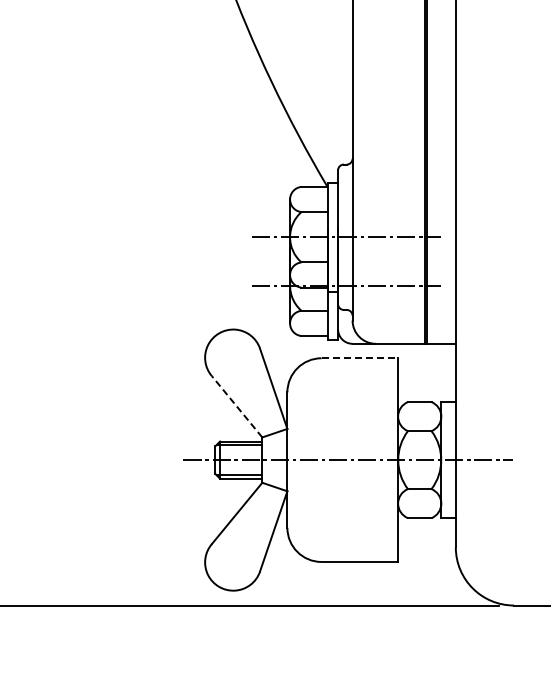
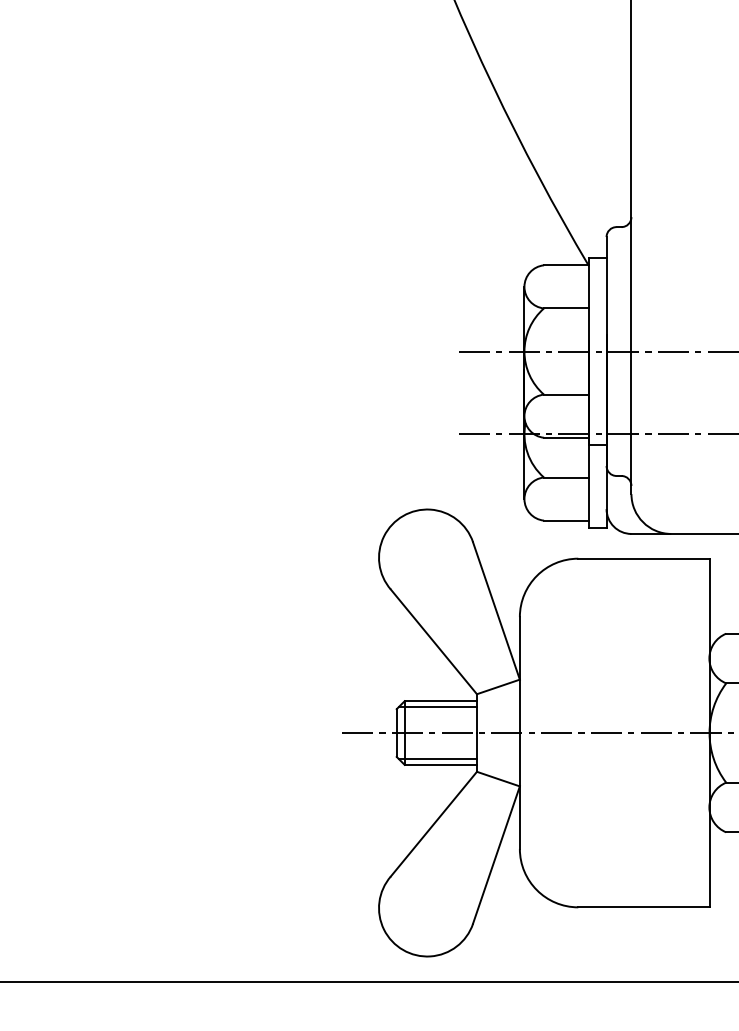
line: (360, 358) -> (644, 559), dashed -> solid
line: (237, 406) -> (434, 641), dashed -> solid

